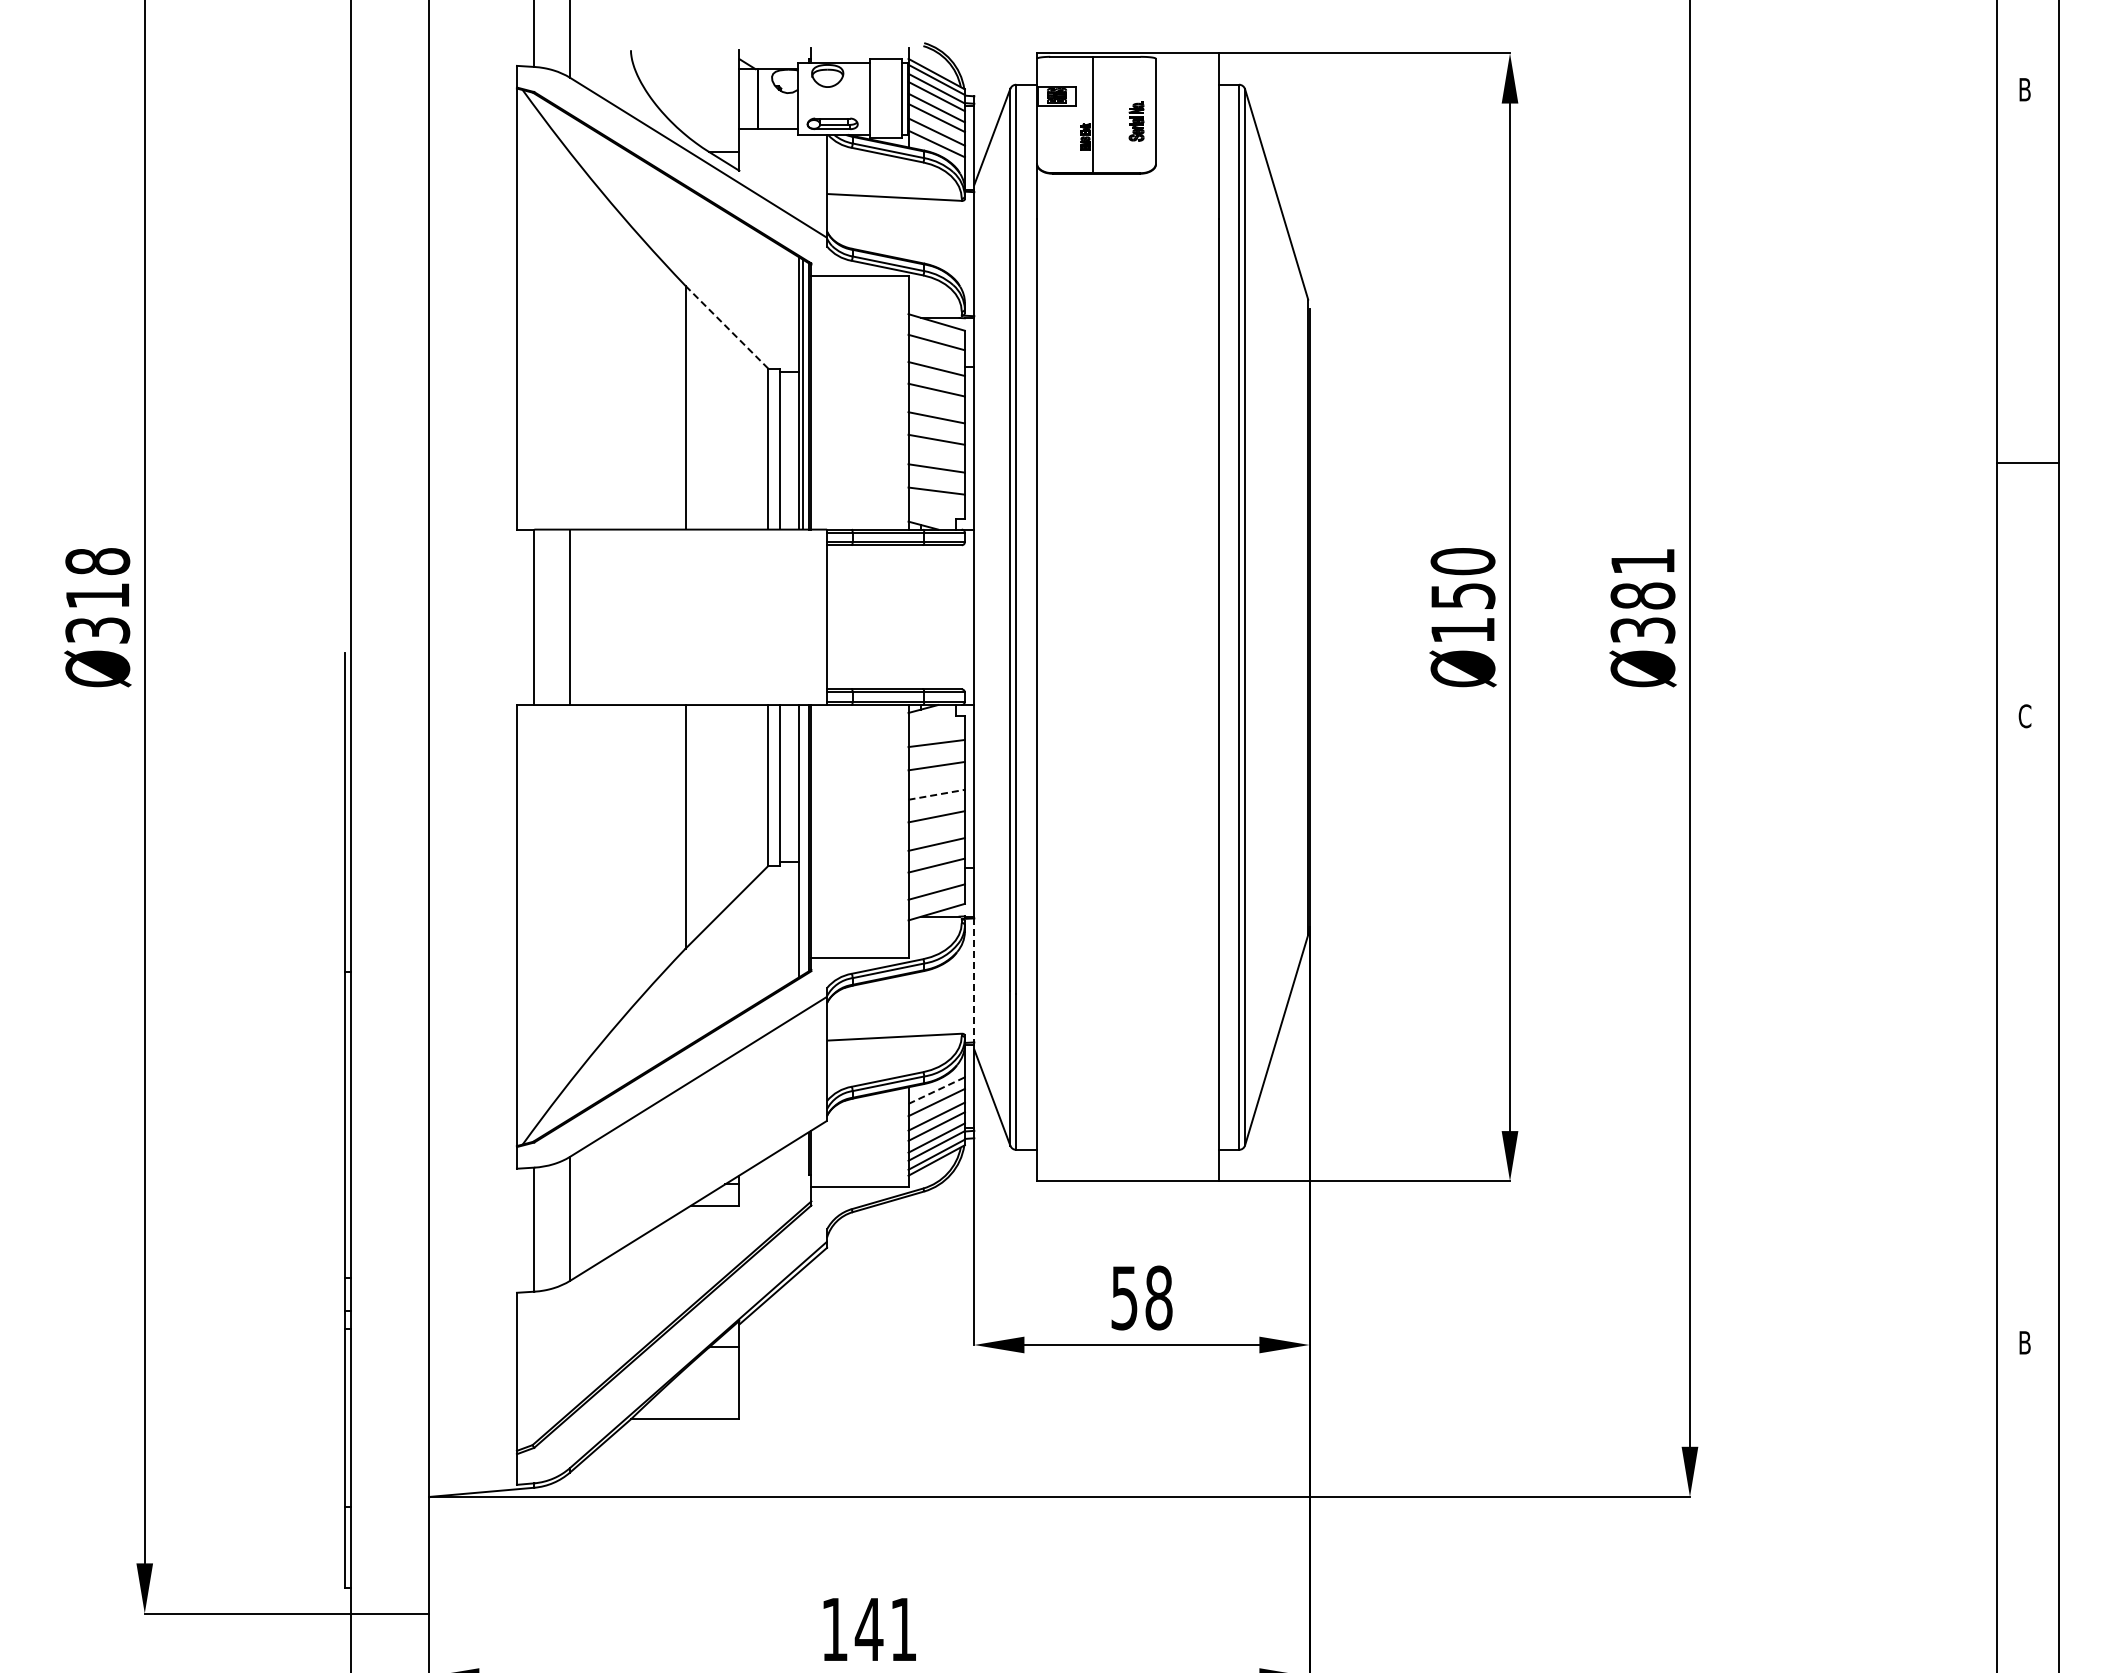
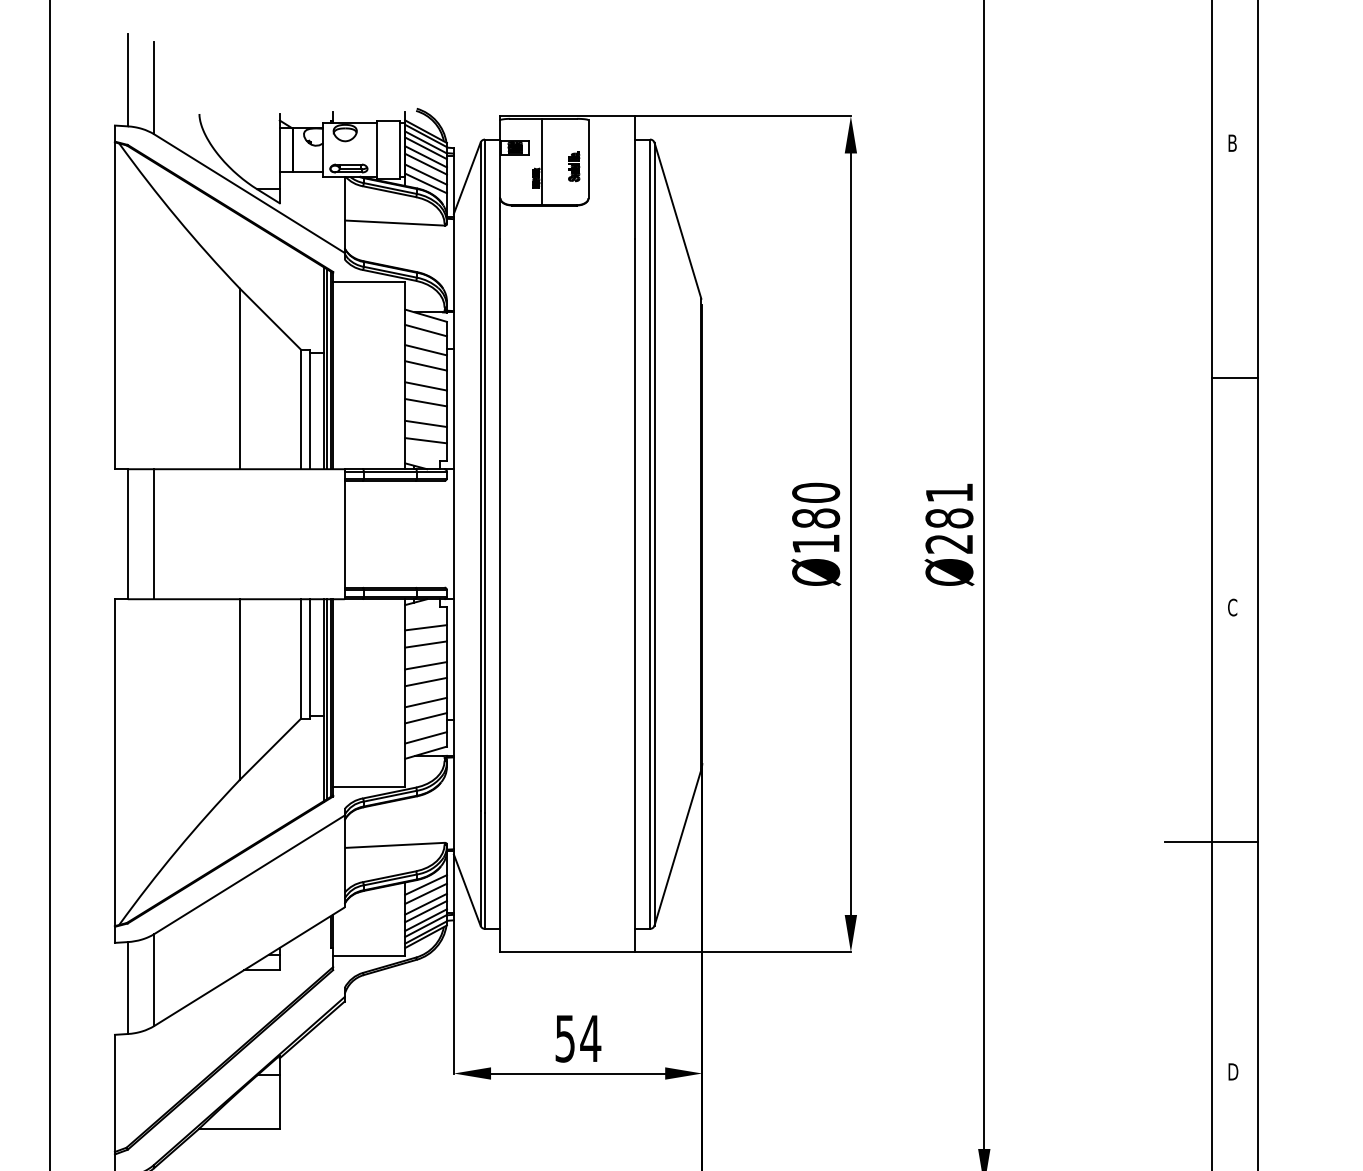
line: (726, 327) -> (270, 319), dashed -> solid
line: (2027, 463) -> (1234, 377), moved
text: (1462, 595) -> (815, 518), Ø150 -> Ø180
text: (1642, 630) -> (949, 544), Ø381 -> Ø281
line: (936, 794) -> (425, 665), dashed -> solid
line: (803, 839) -> (327, 698), added
line: (974, 980) -> (454, 803), dashed -> solid
line: (1996, 1032) -> (1211, 841), added
line: (937, 1090) -> (426, 884), dashed -> solid
text: (1158, 1297) -> (590, 1038), 58 -> 54
text: (2026, 1342) -> (1233, 1071), B -> D

